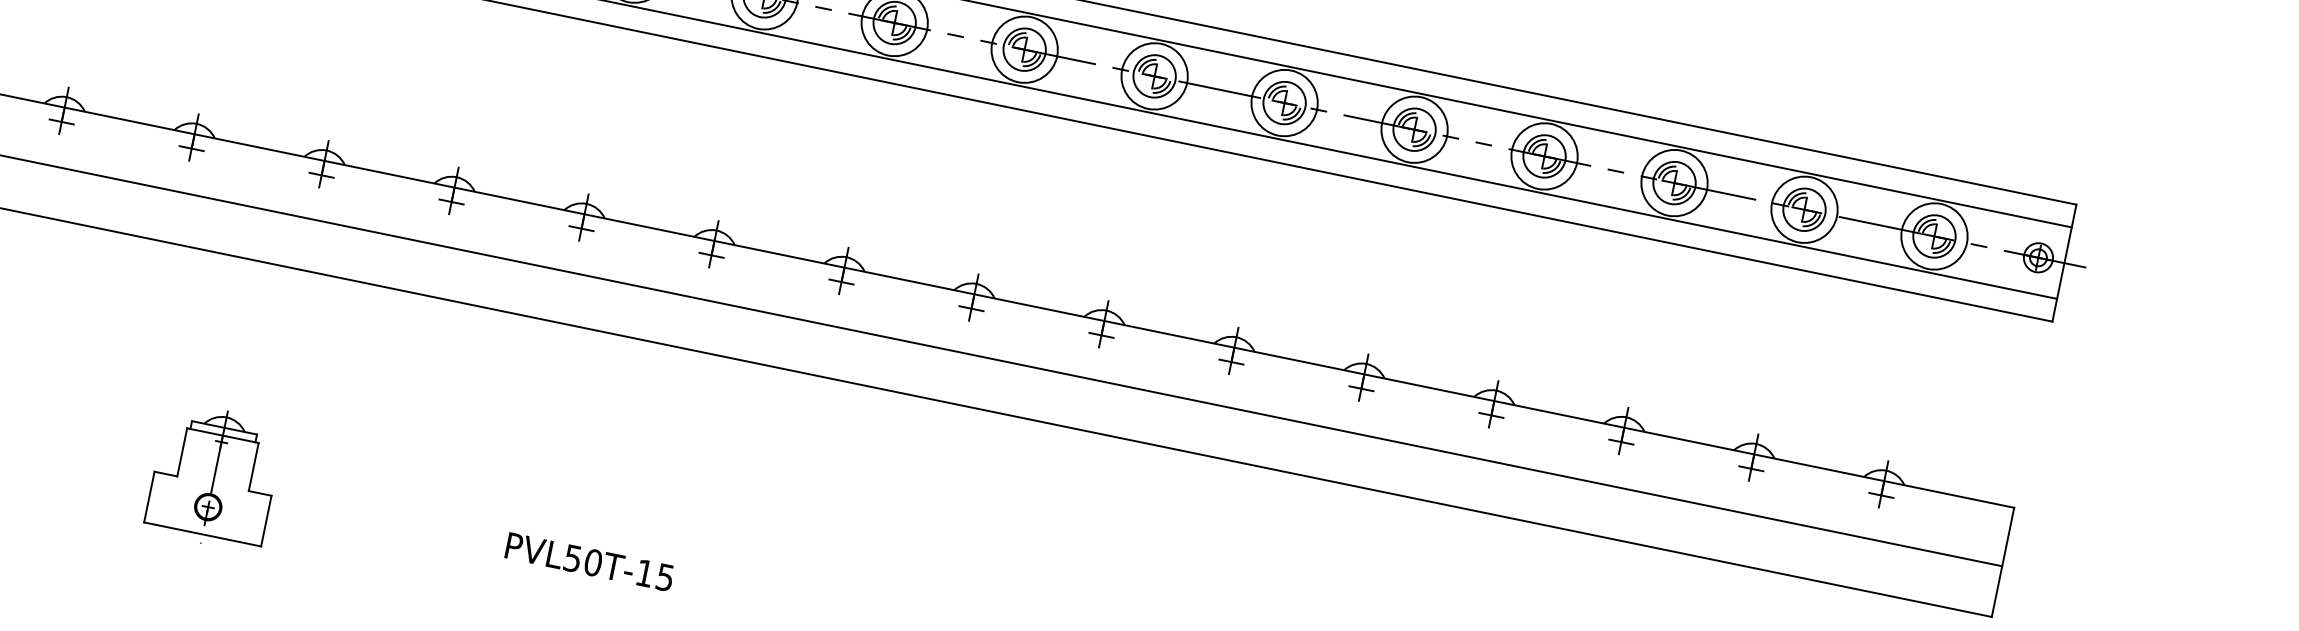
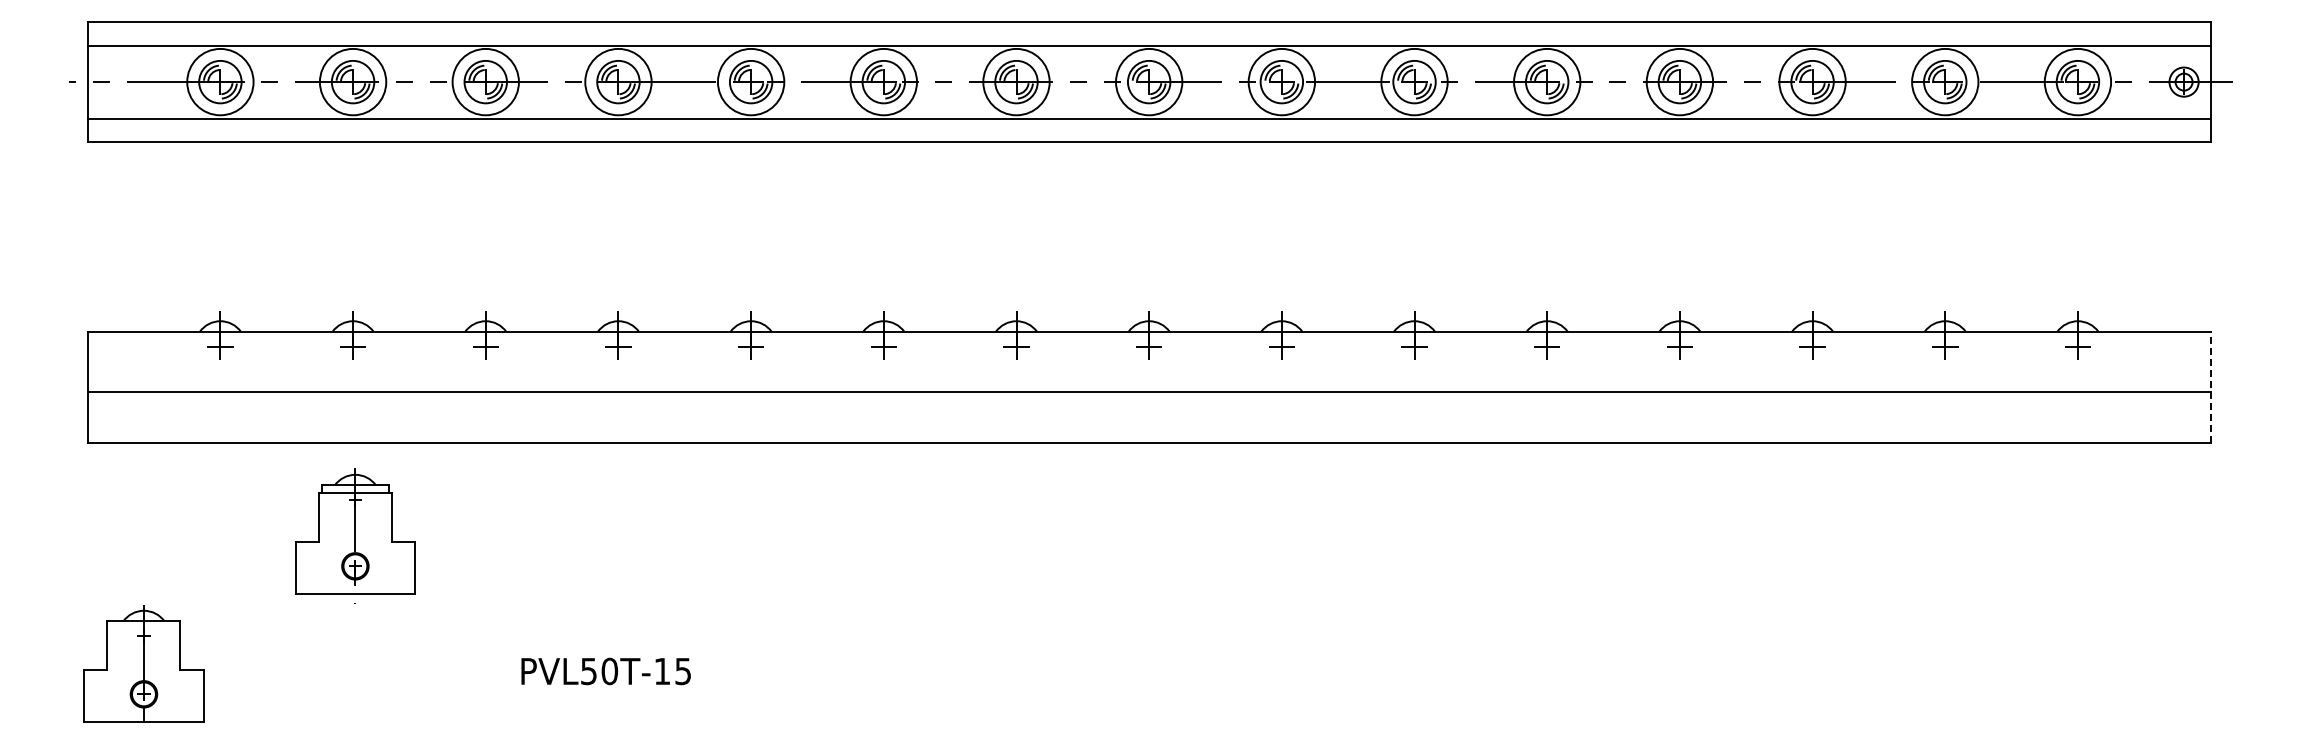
part: (214, 476) -> (355, 535), moved
text: (589, 561) -> (605, 671), moved
line: (2002, 562) -> (2210, 387), solid -> dashed

